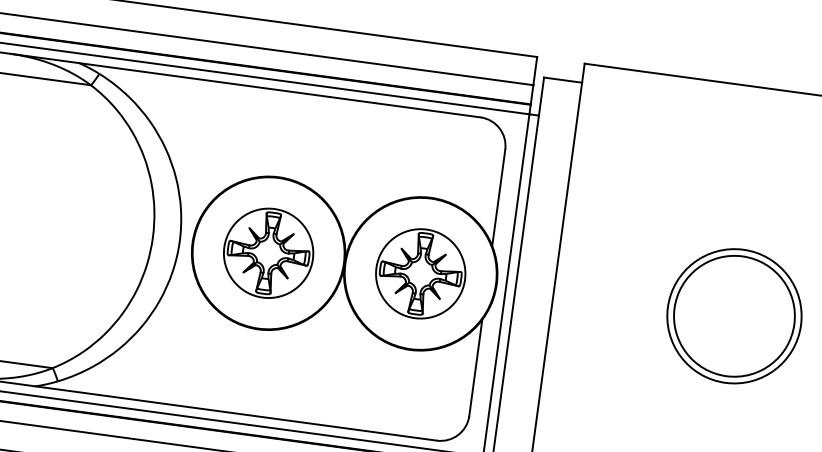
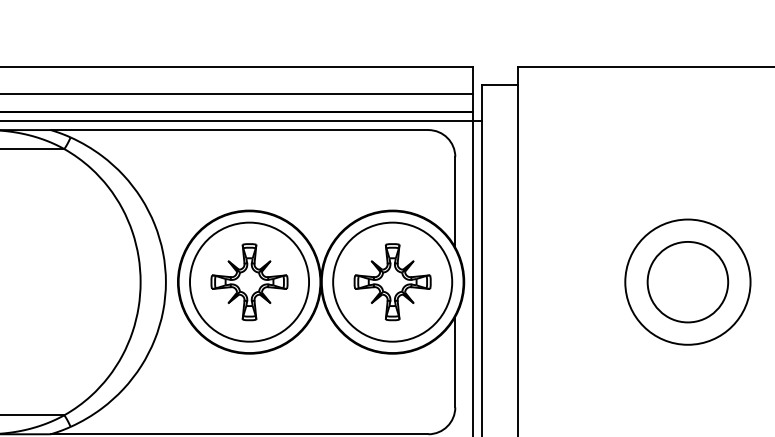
circle: (268, 252) -> (249, 281), size x1.43
circle: (420, 273) -> (392, 281), size x1.43
circle: (734, 315) -> (687, 281), size x0.71

